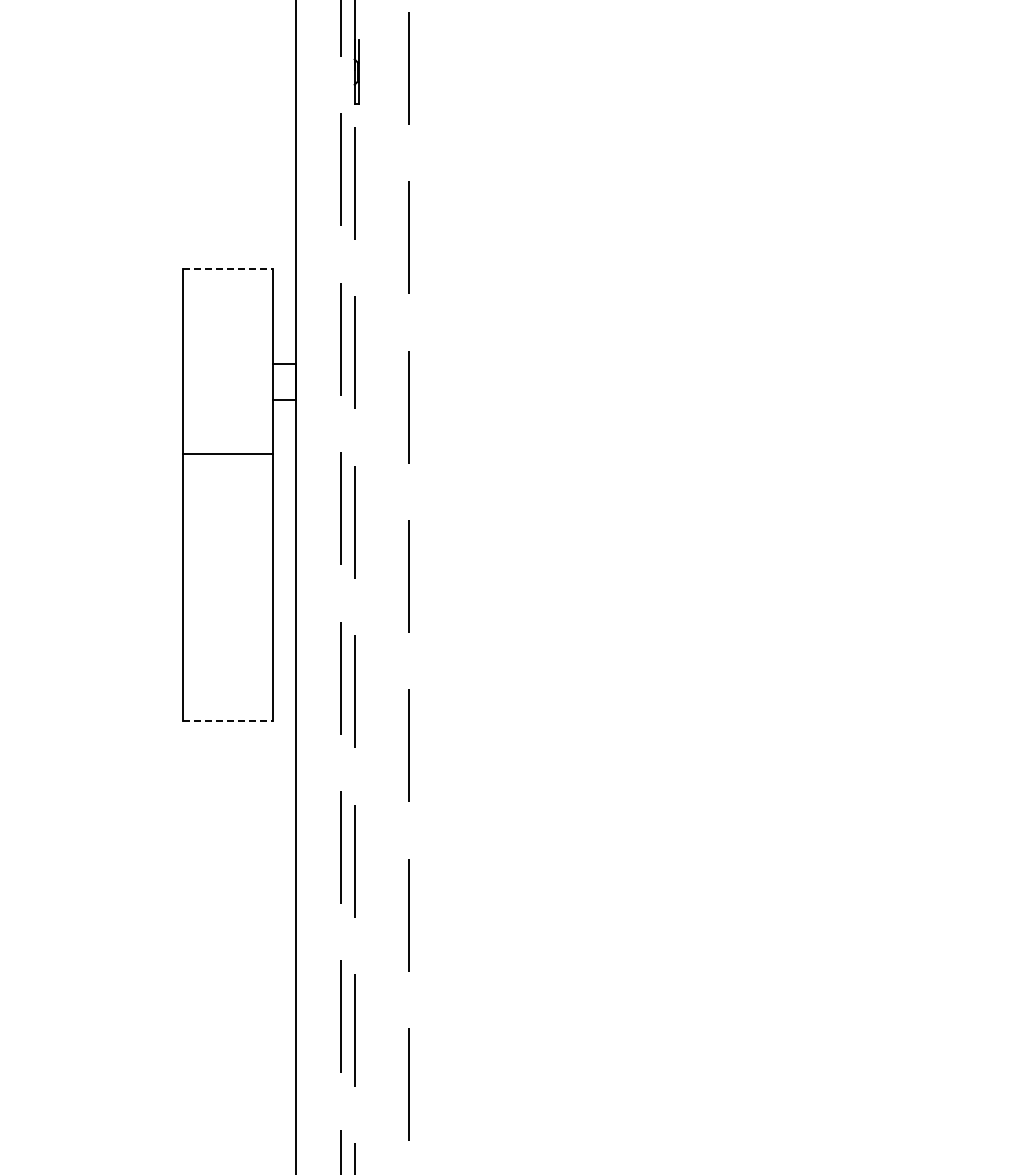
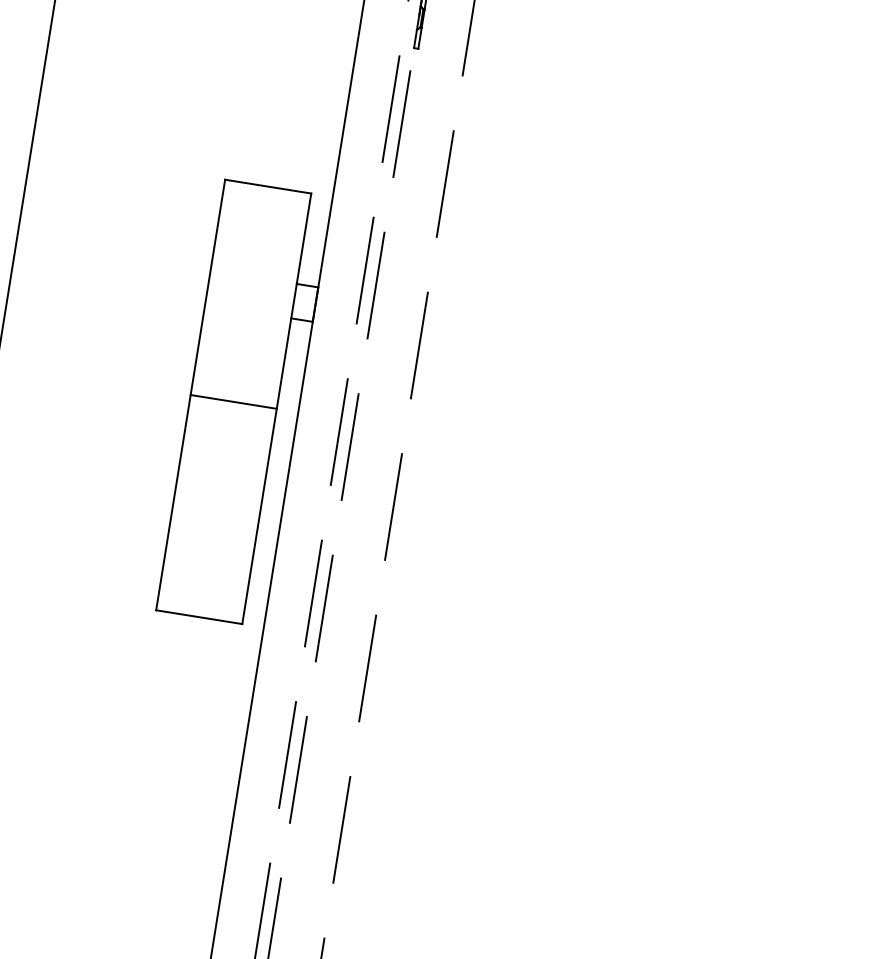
line: (228, 269) -> (268, 186), dashed -> solid
line: (228, 454) -> (233, 402), moved
line: (228, 721) -> (199, 617), dashed -> solid

